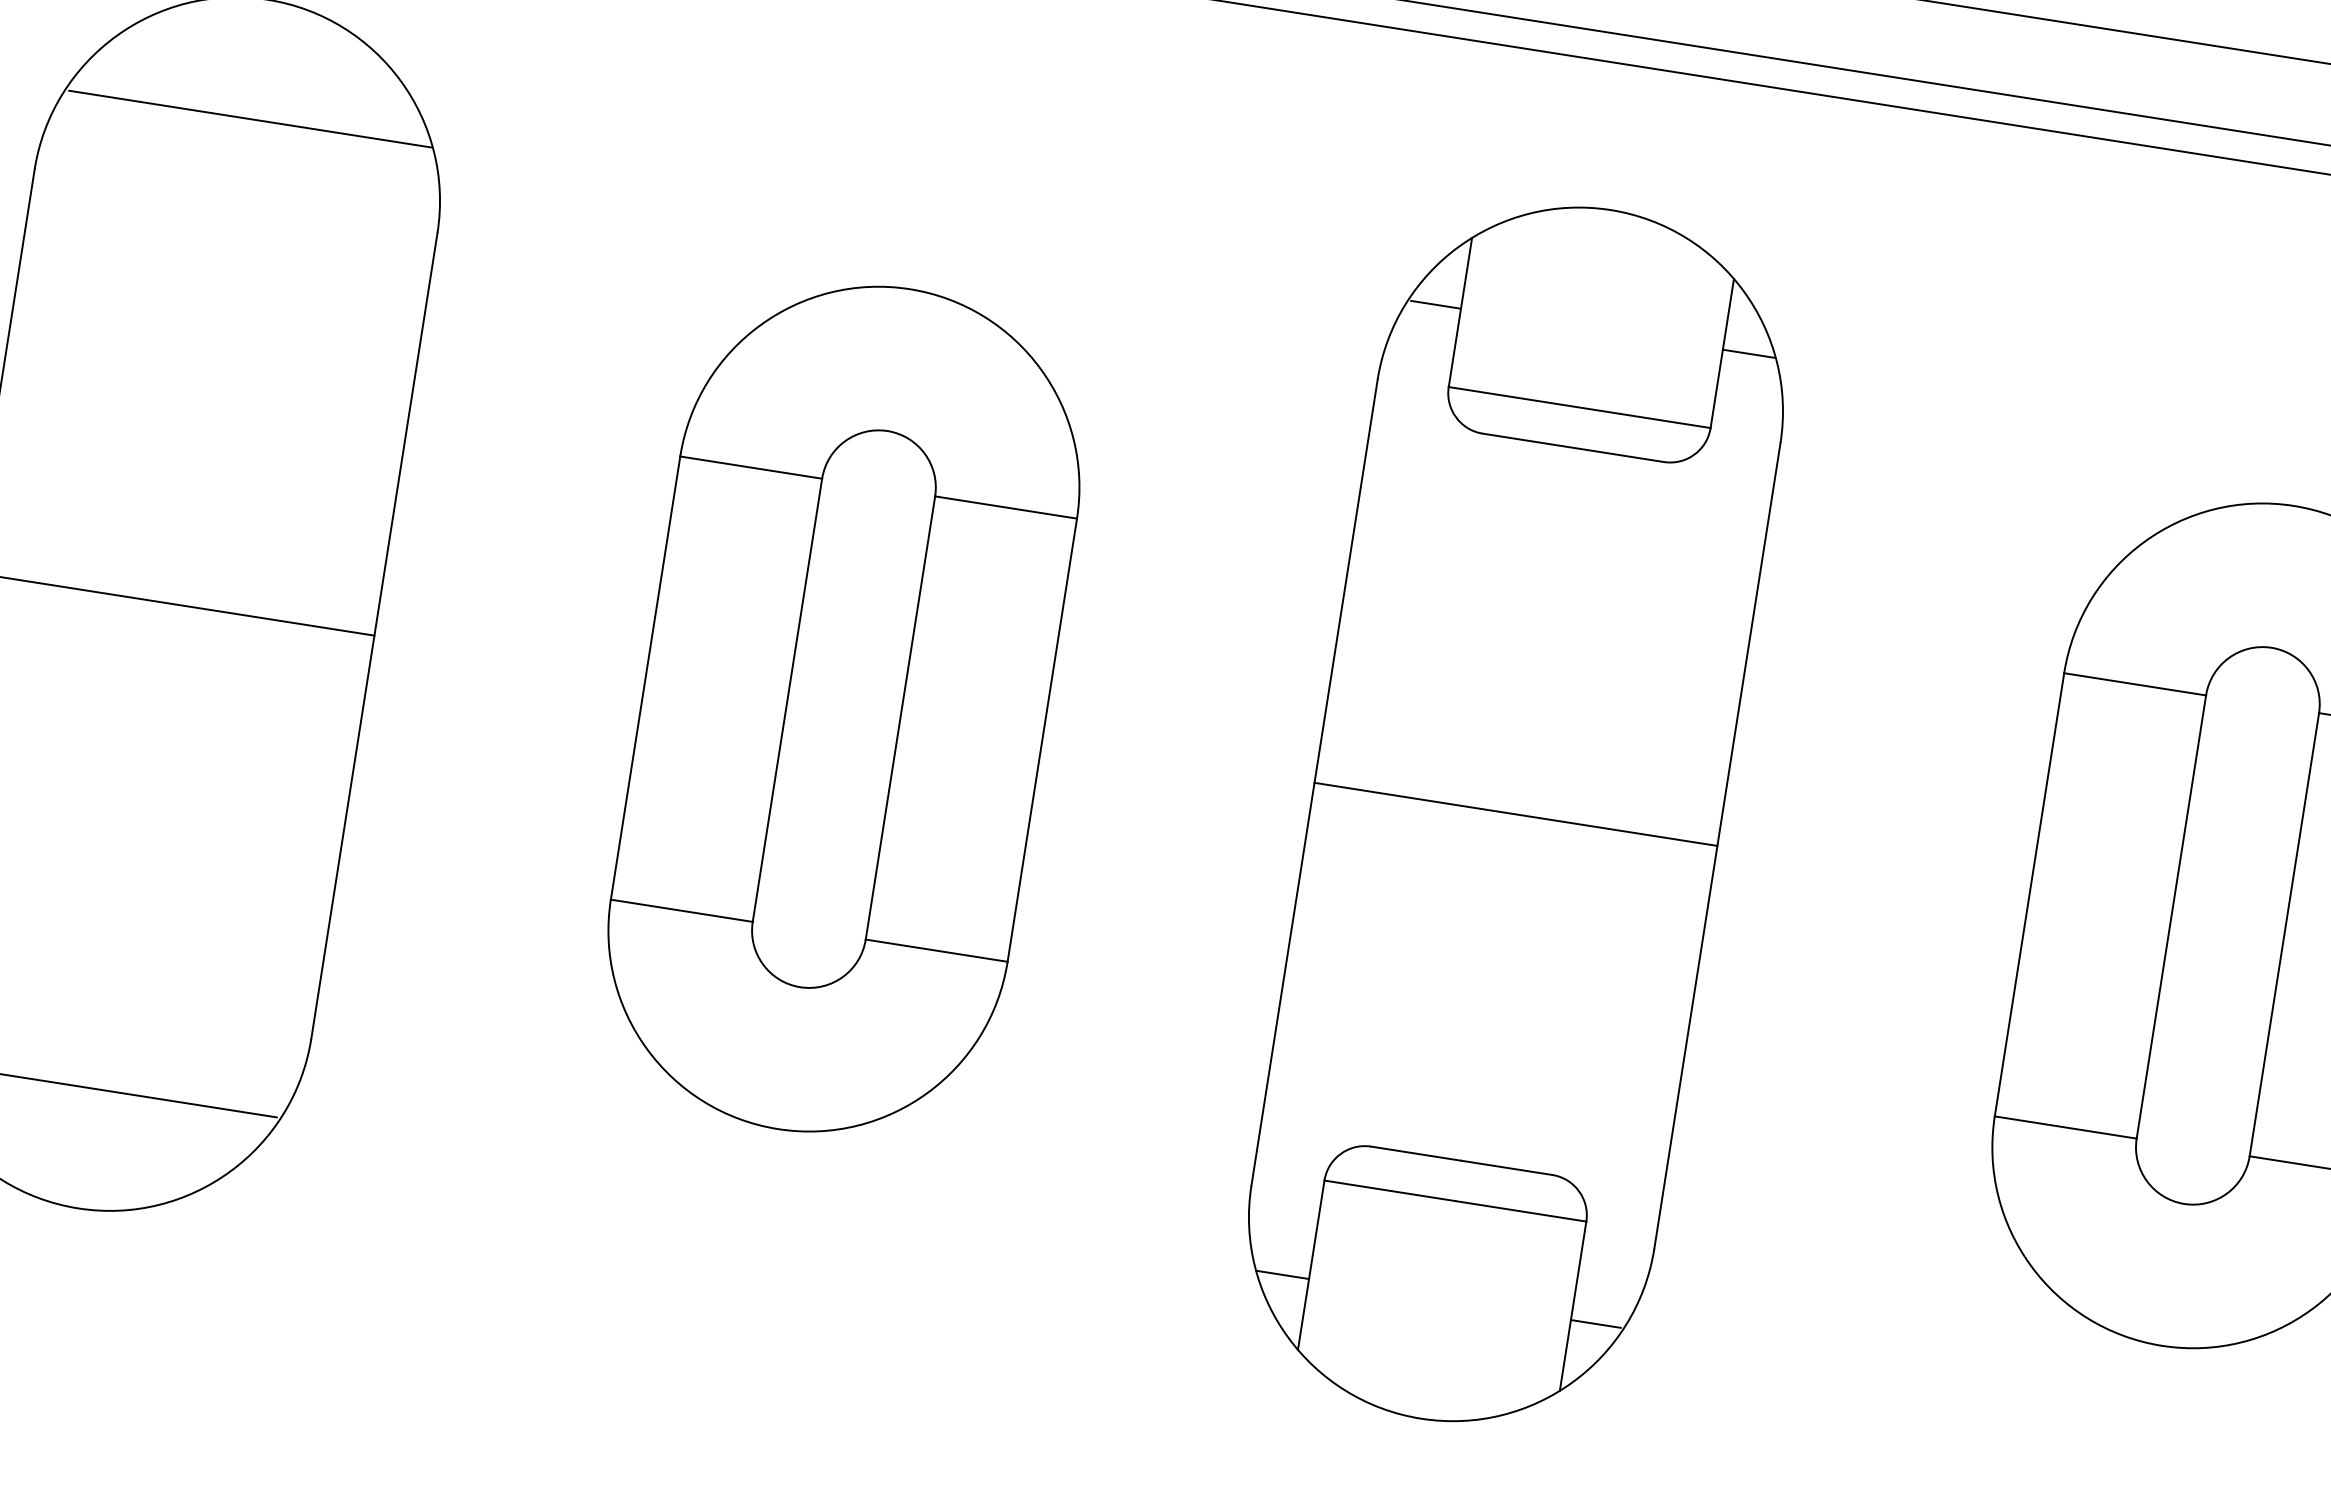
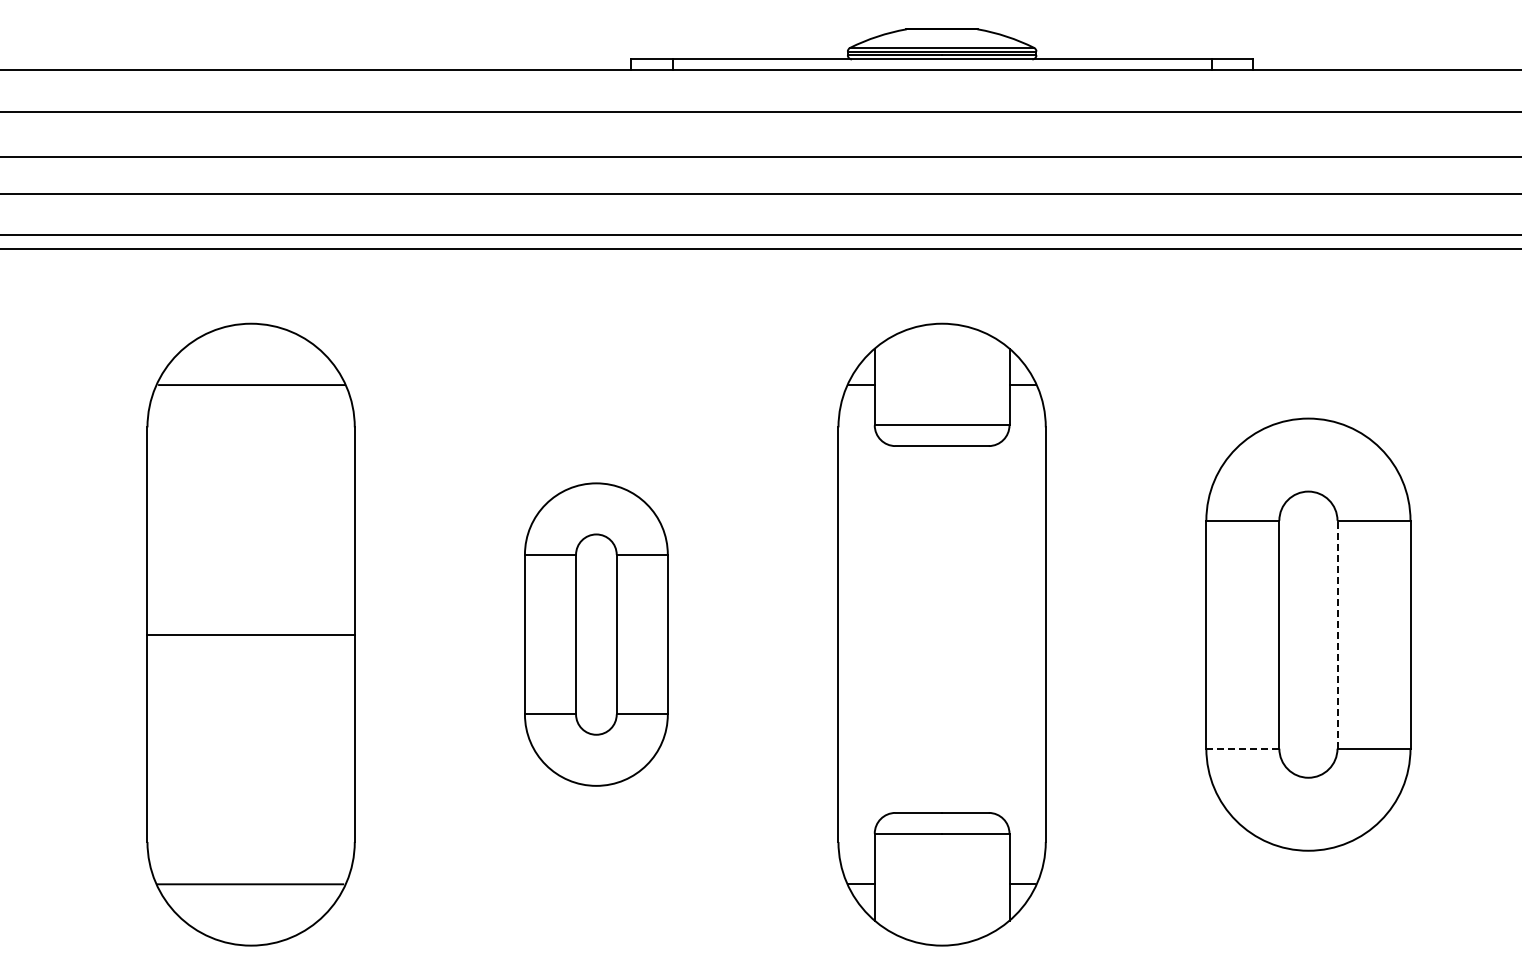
part: (844, 708) -> (596, 634), size x0.7
line: (1514, 813) -> (941, 634), removed
line: (2284, 934) -> (1337, 634), solid -> dashed
line: (2067, 1127) -> (1243, 748), solid -> dashed

